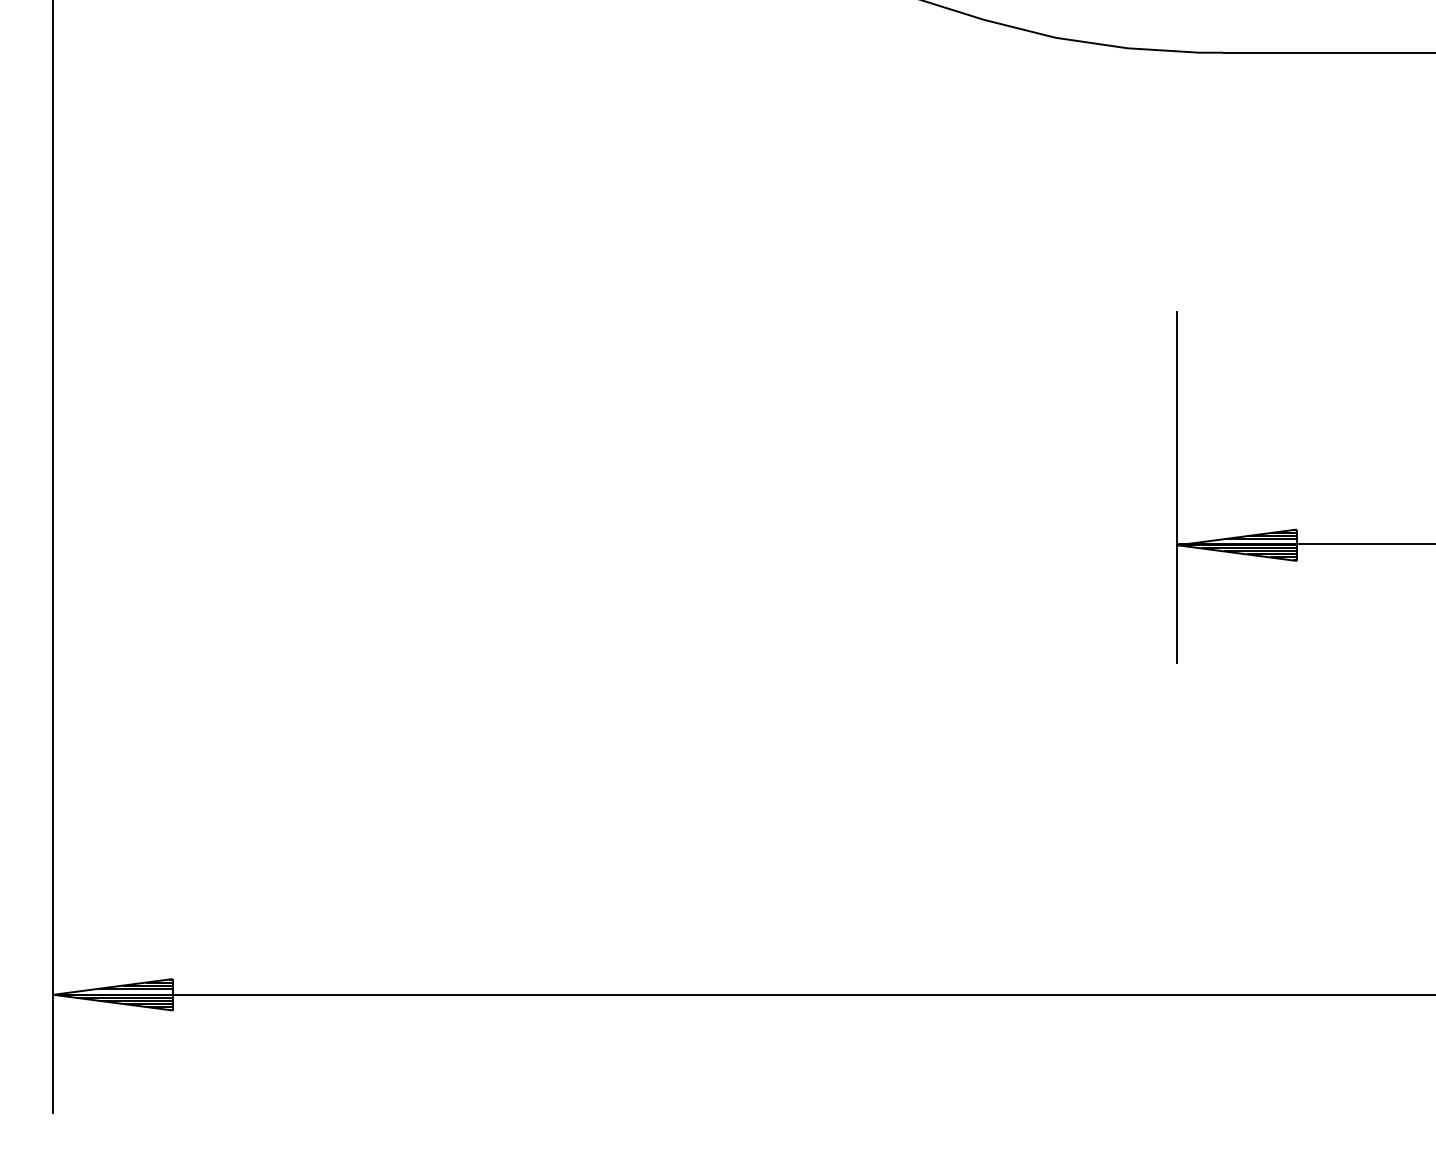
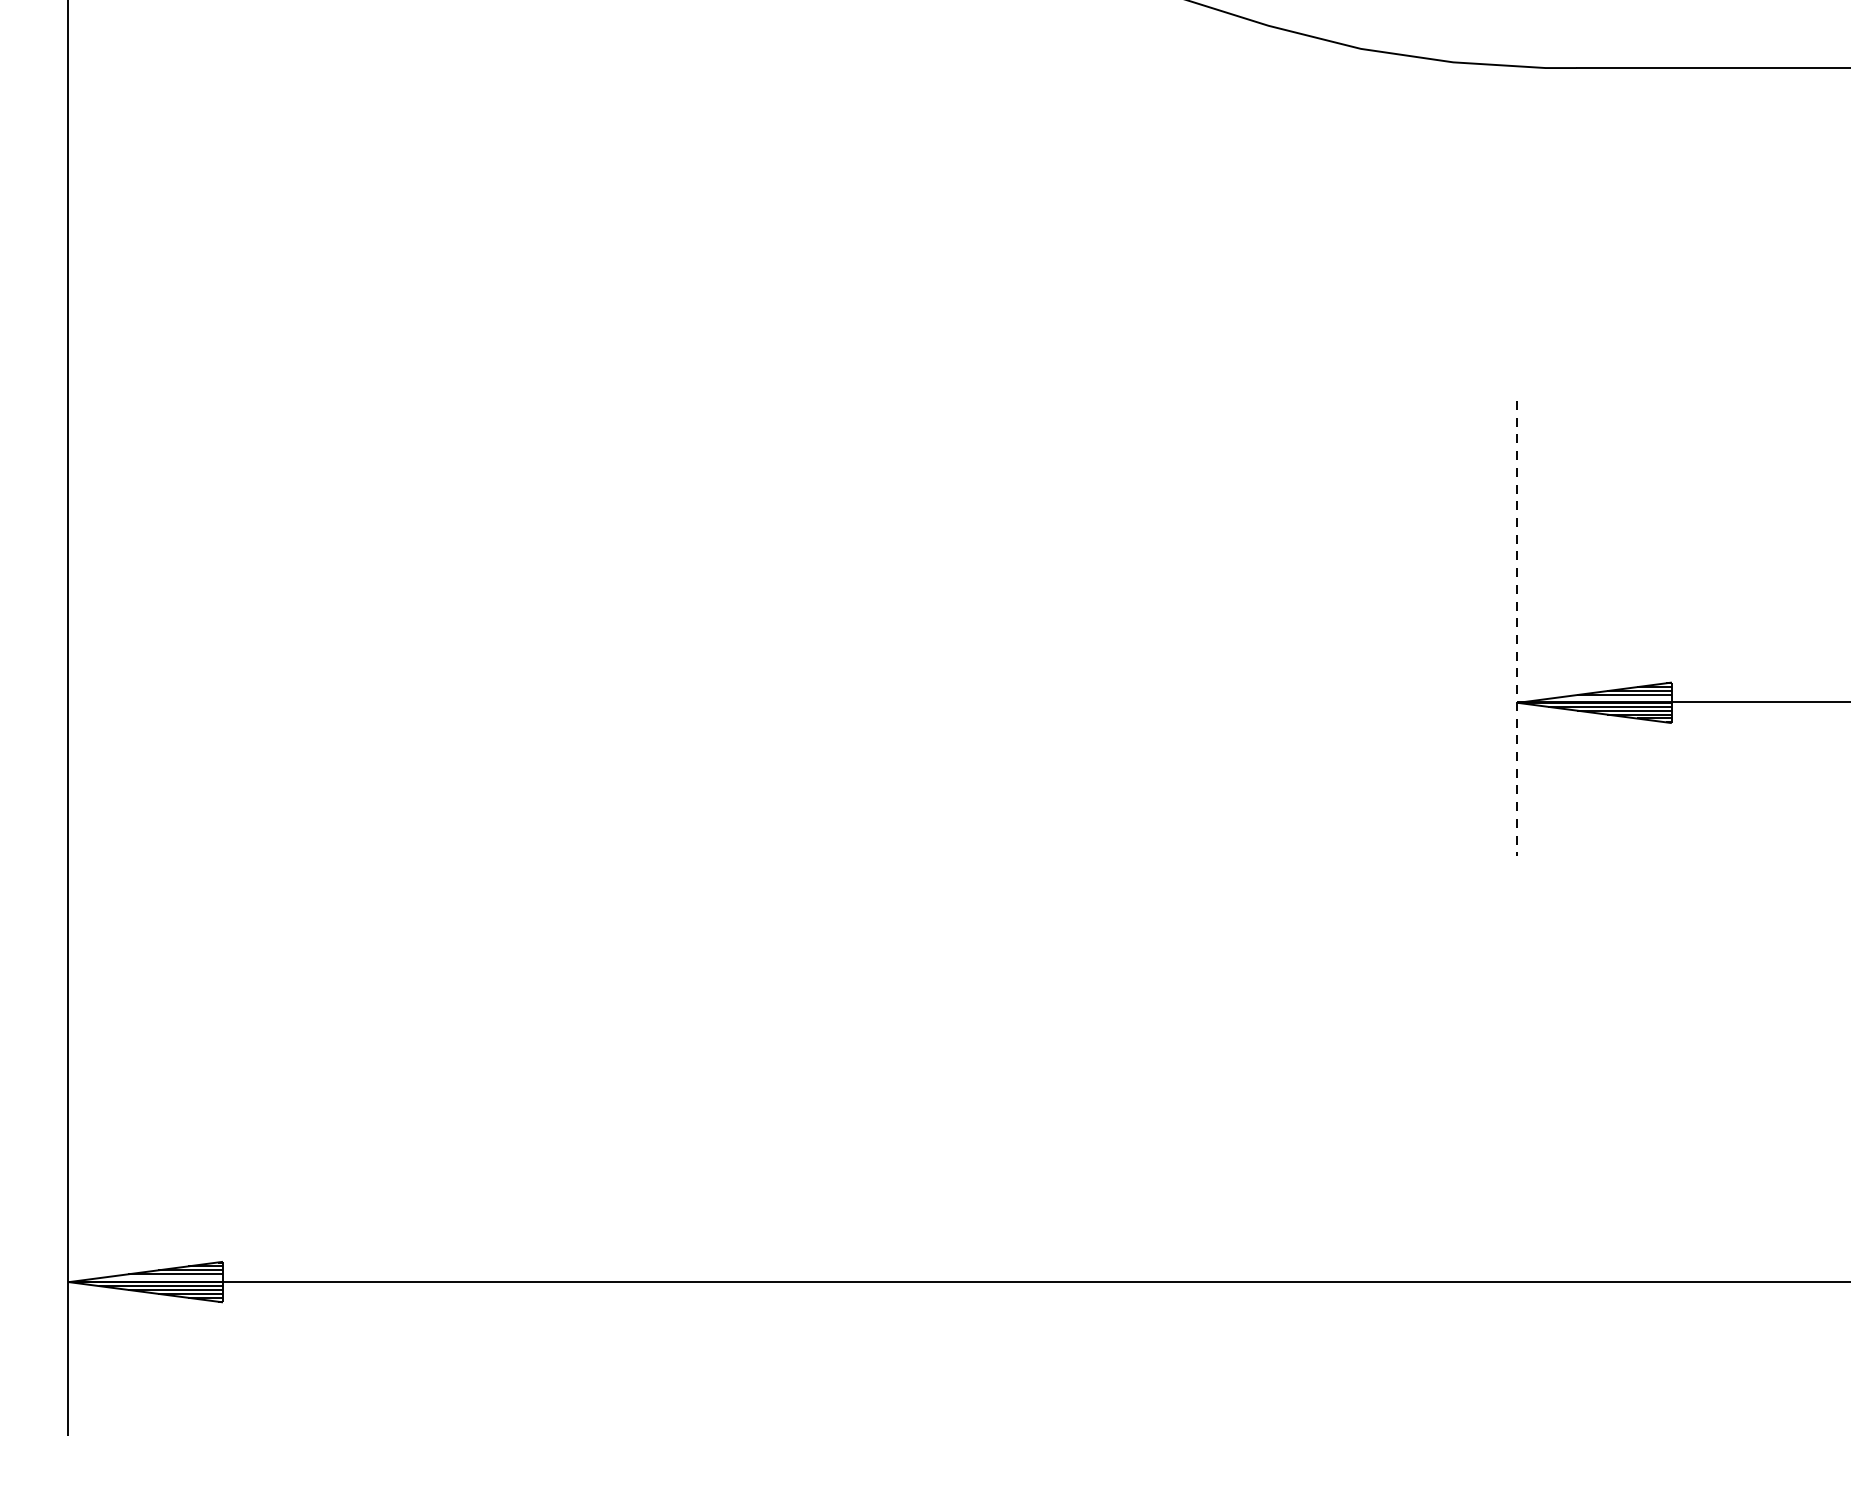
line: (1176, 487) -> (1516, 628), solid -> dashed

